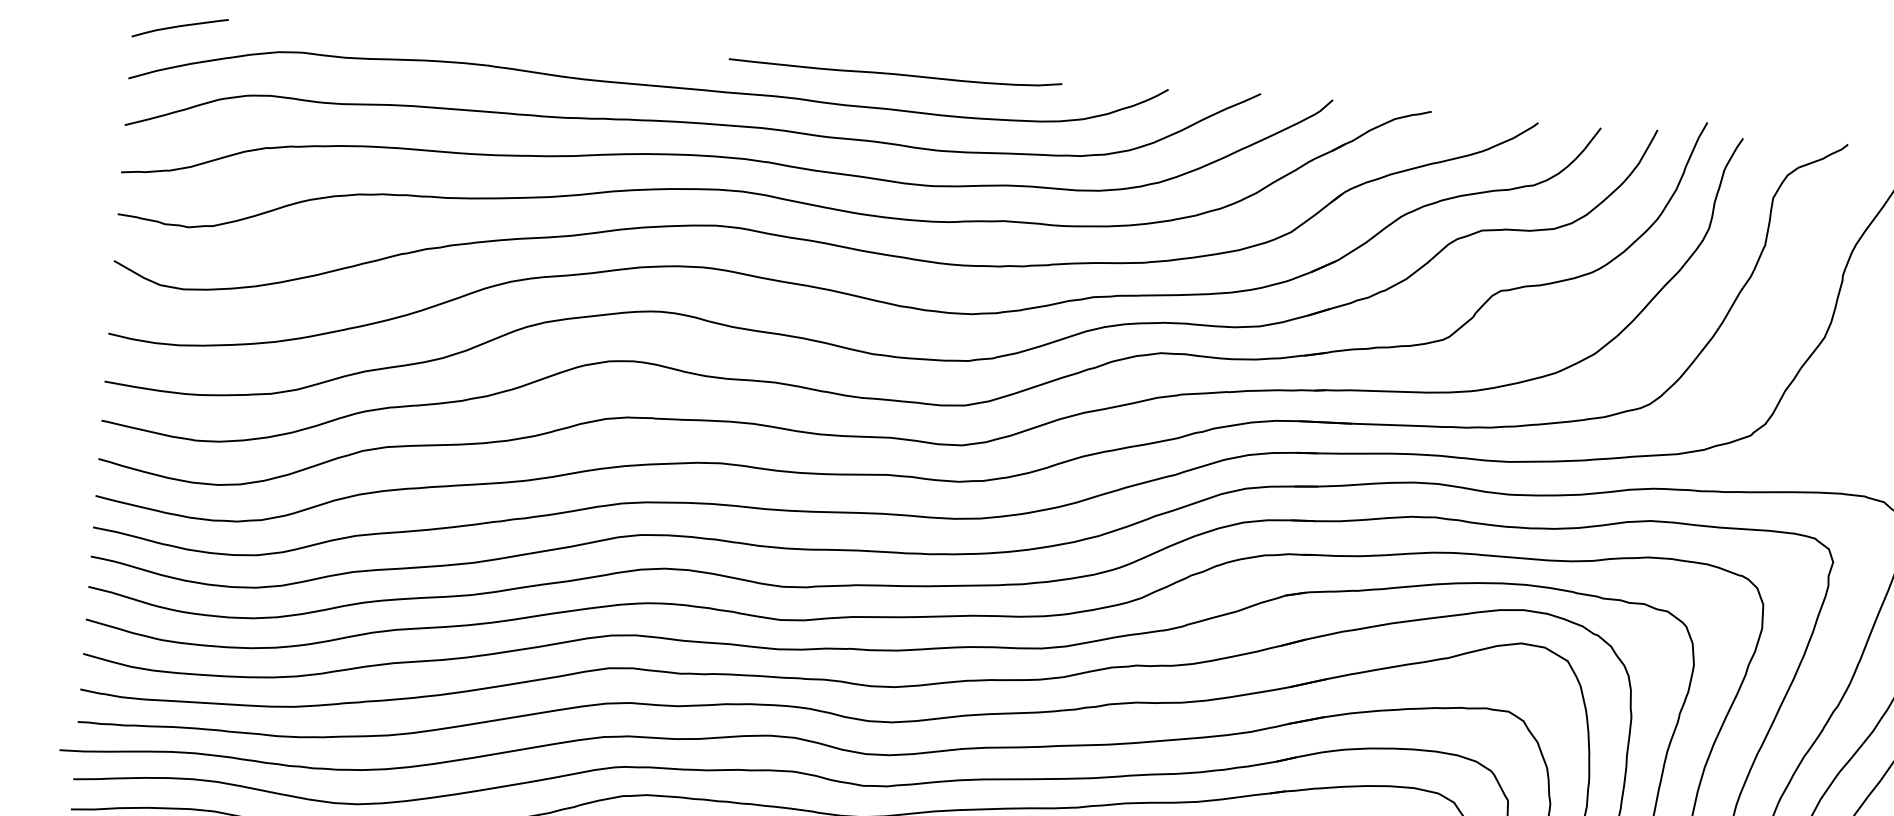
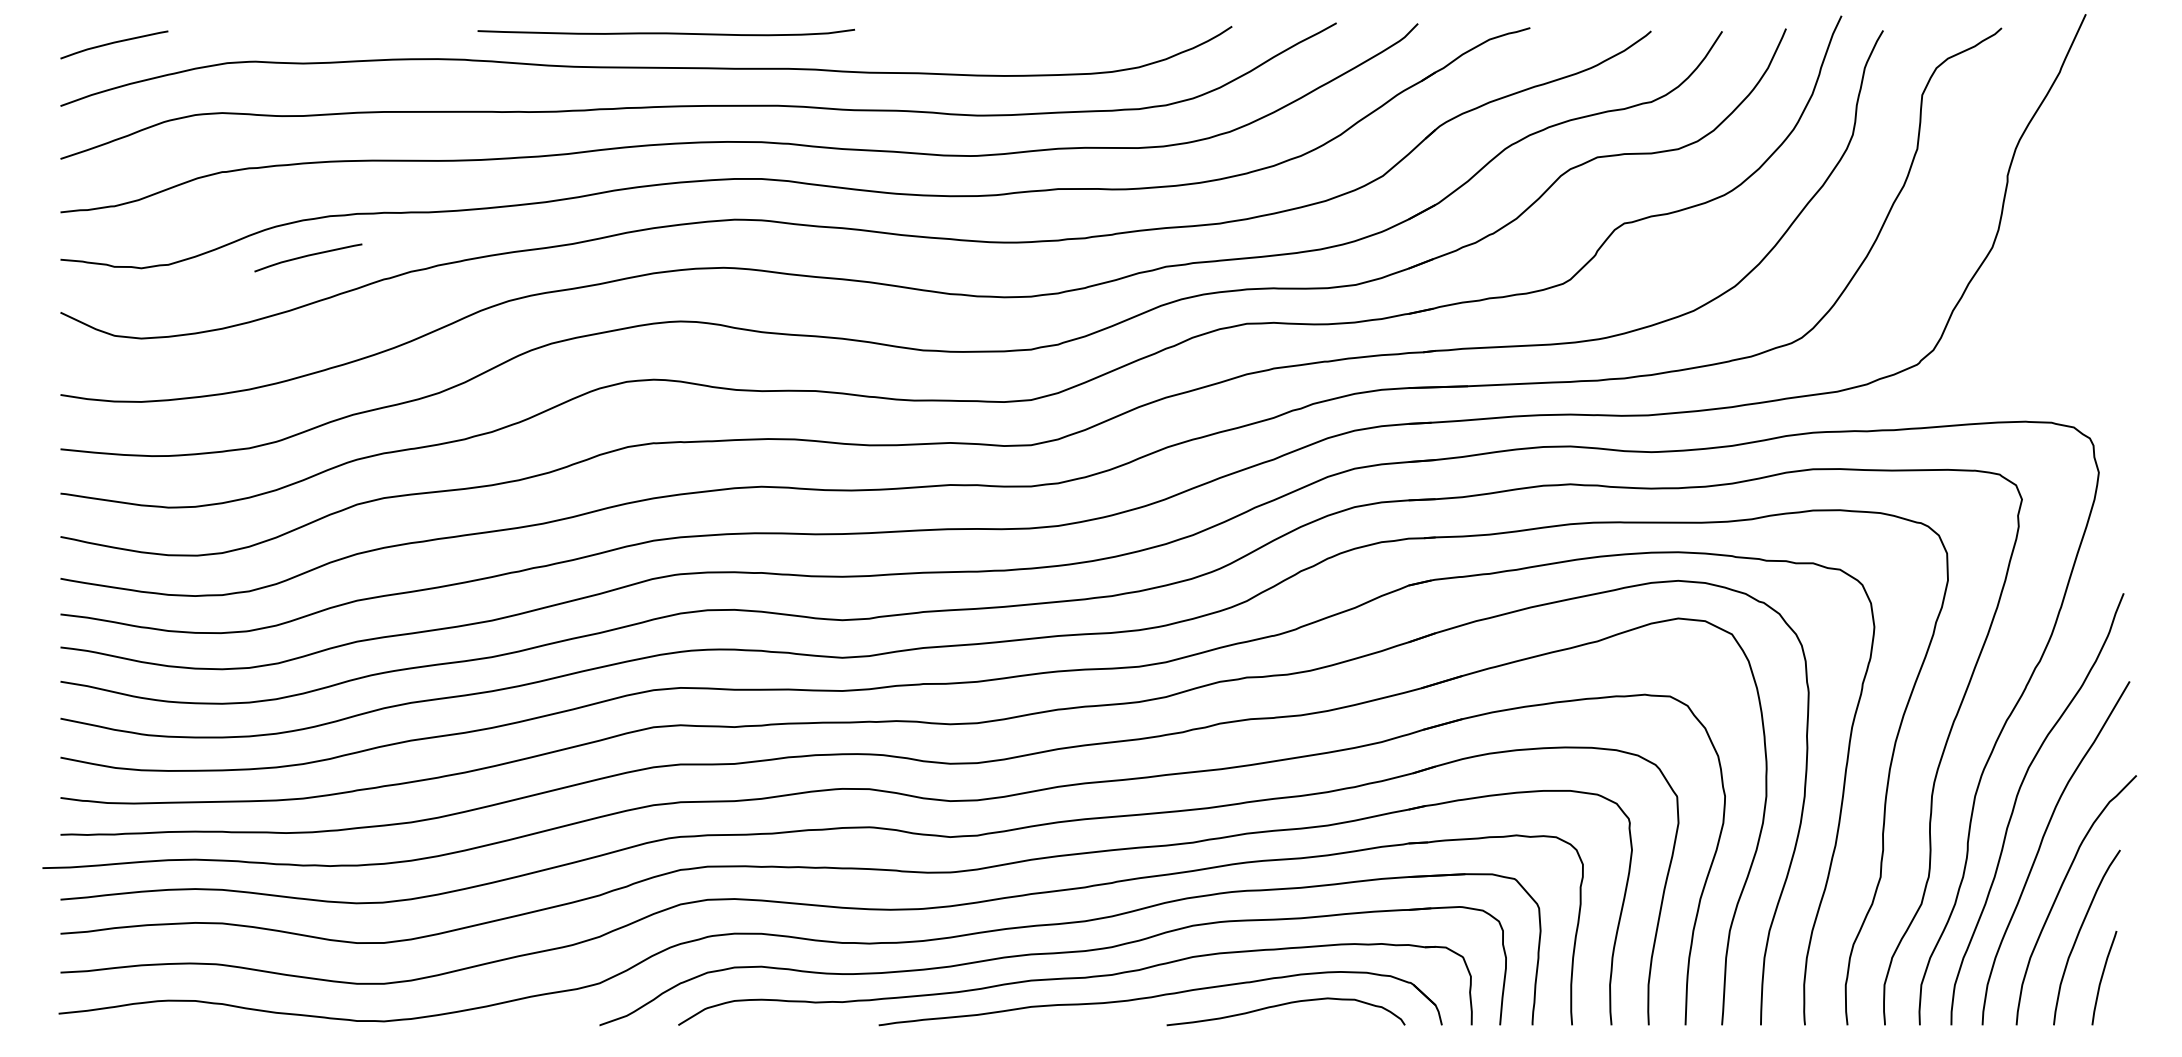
curve: (894, 73) -> (665, 32), moved
curve: (336, 228) -> (308, 256), added

